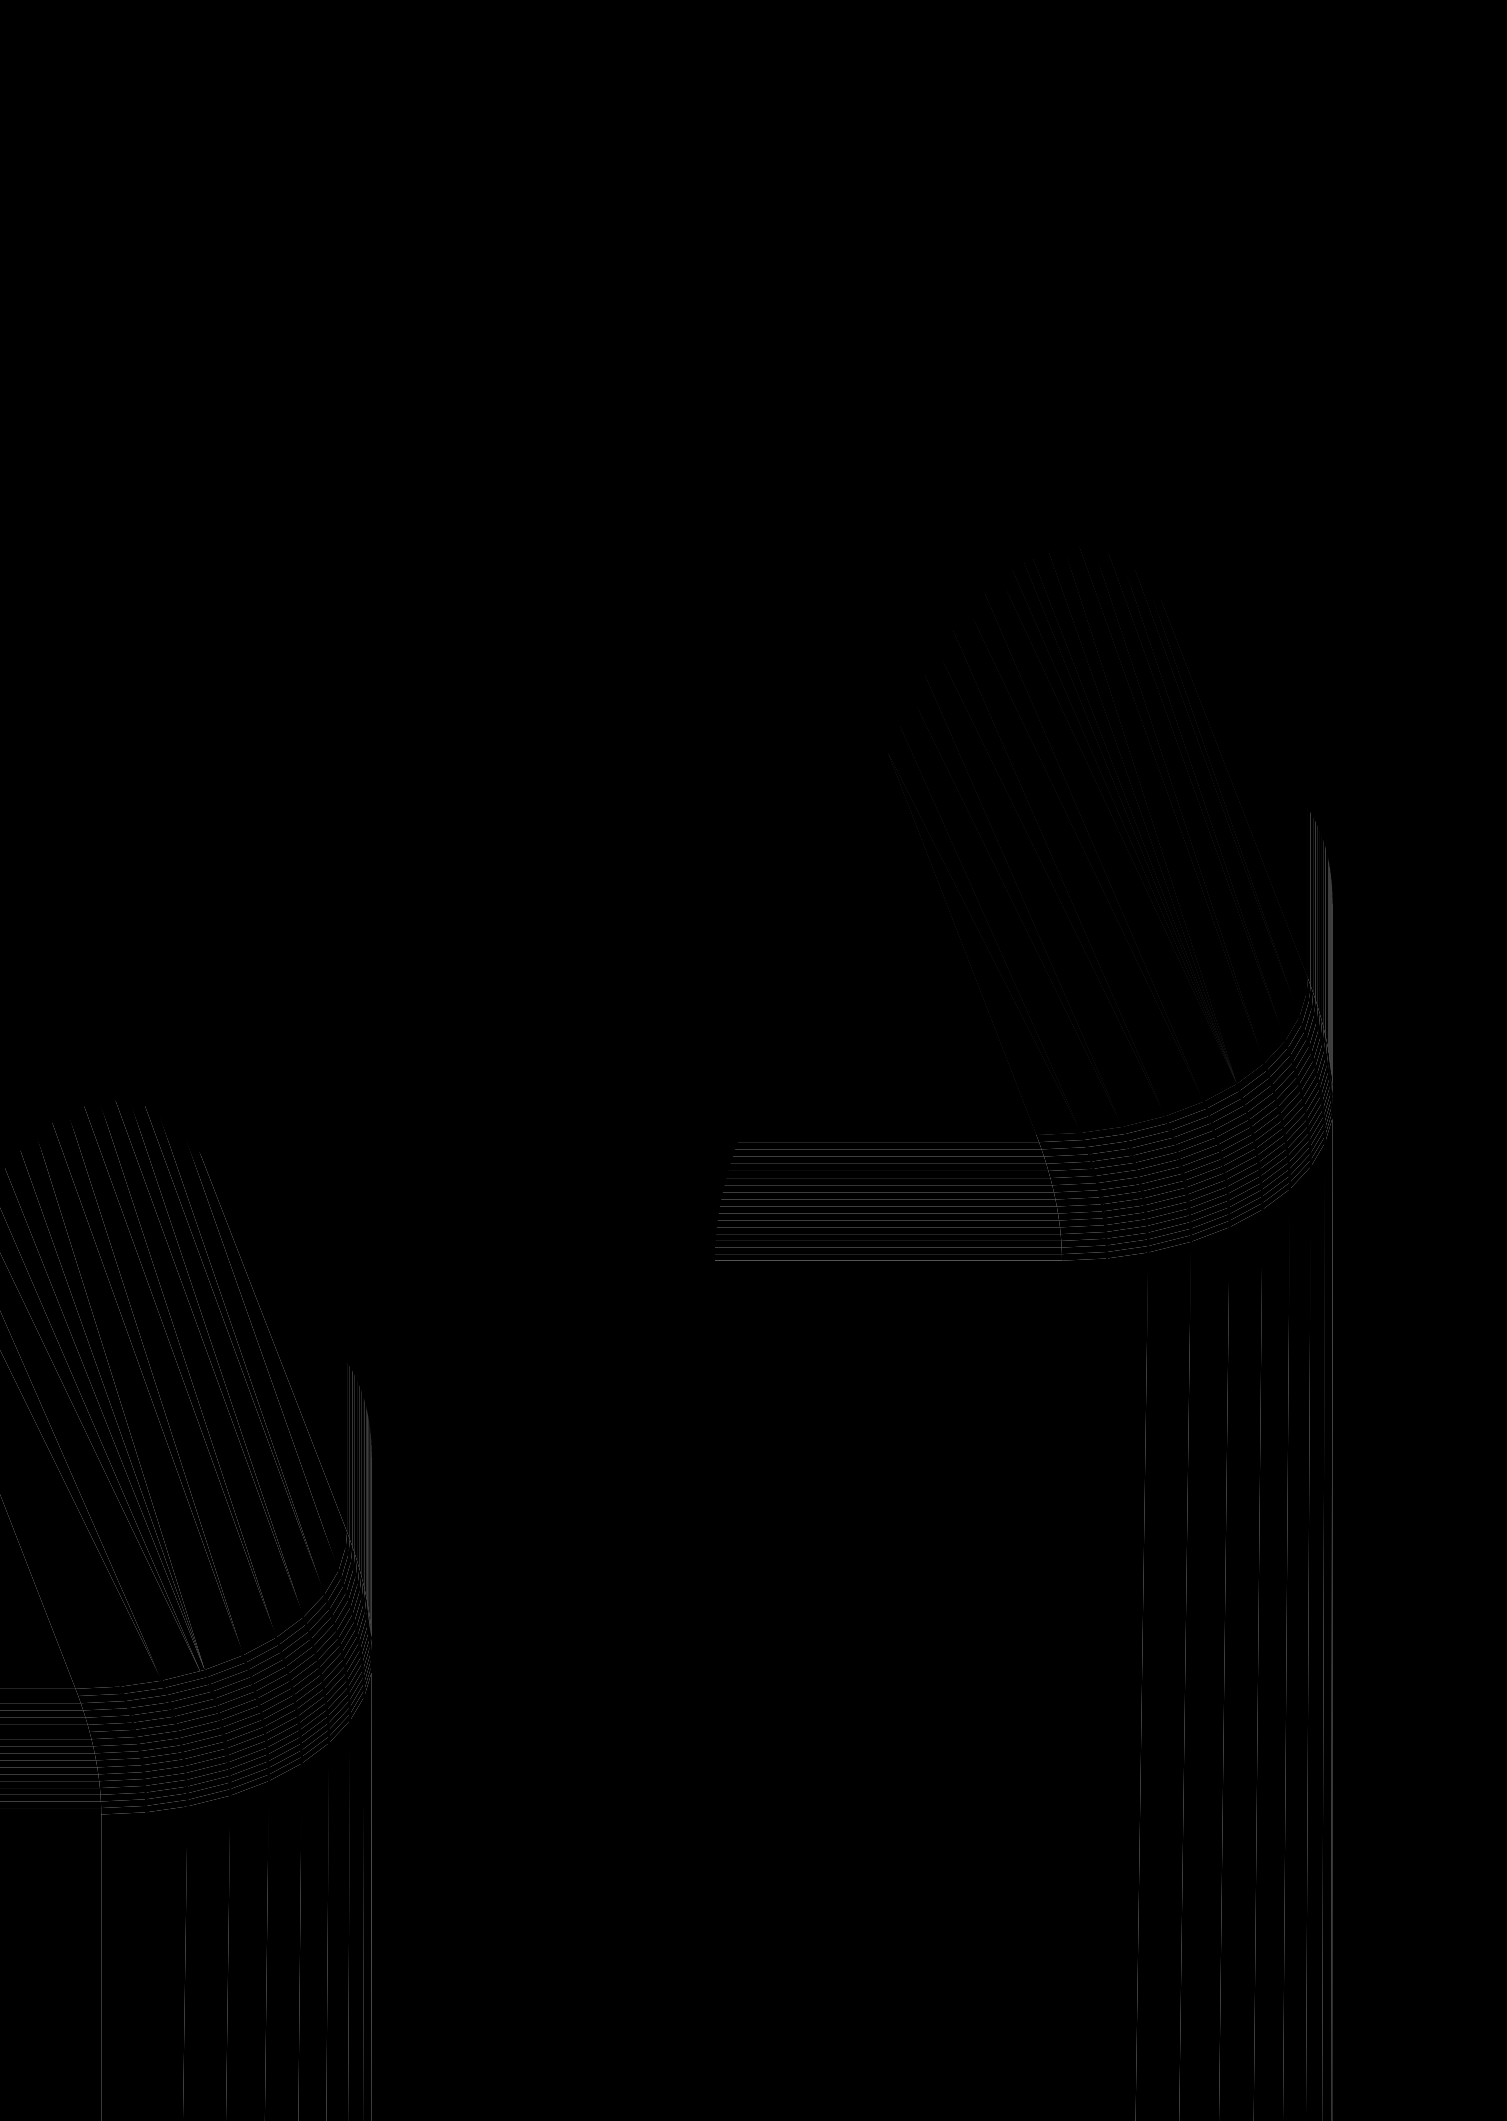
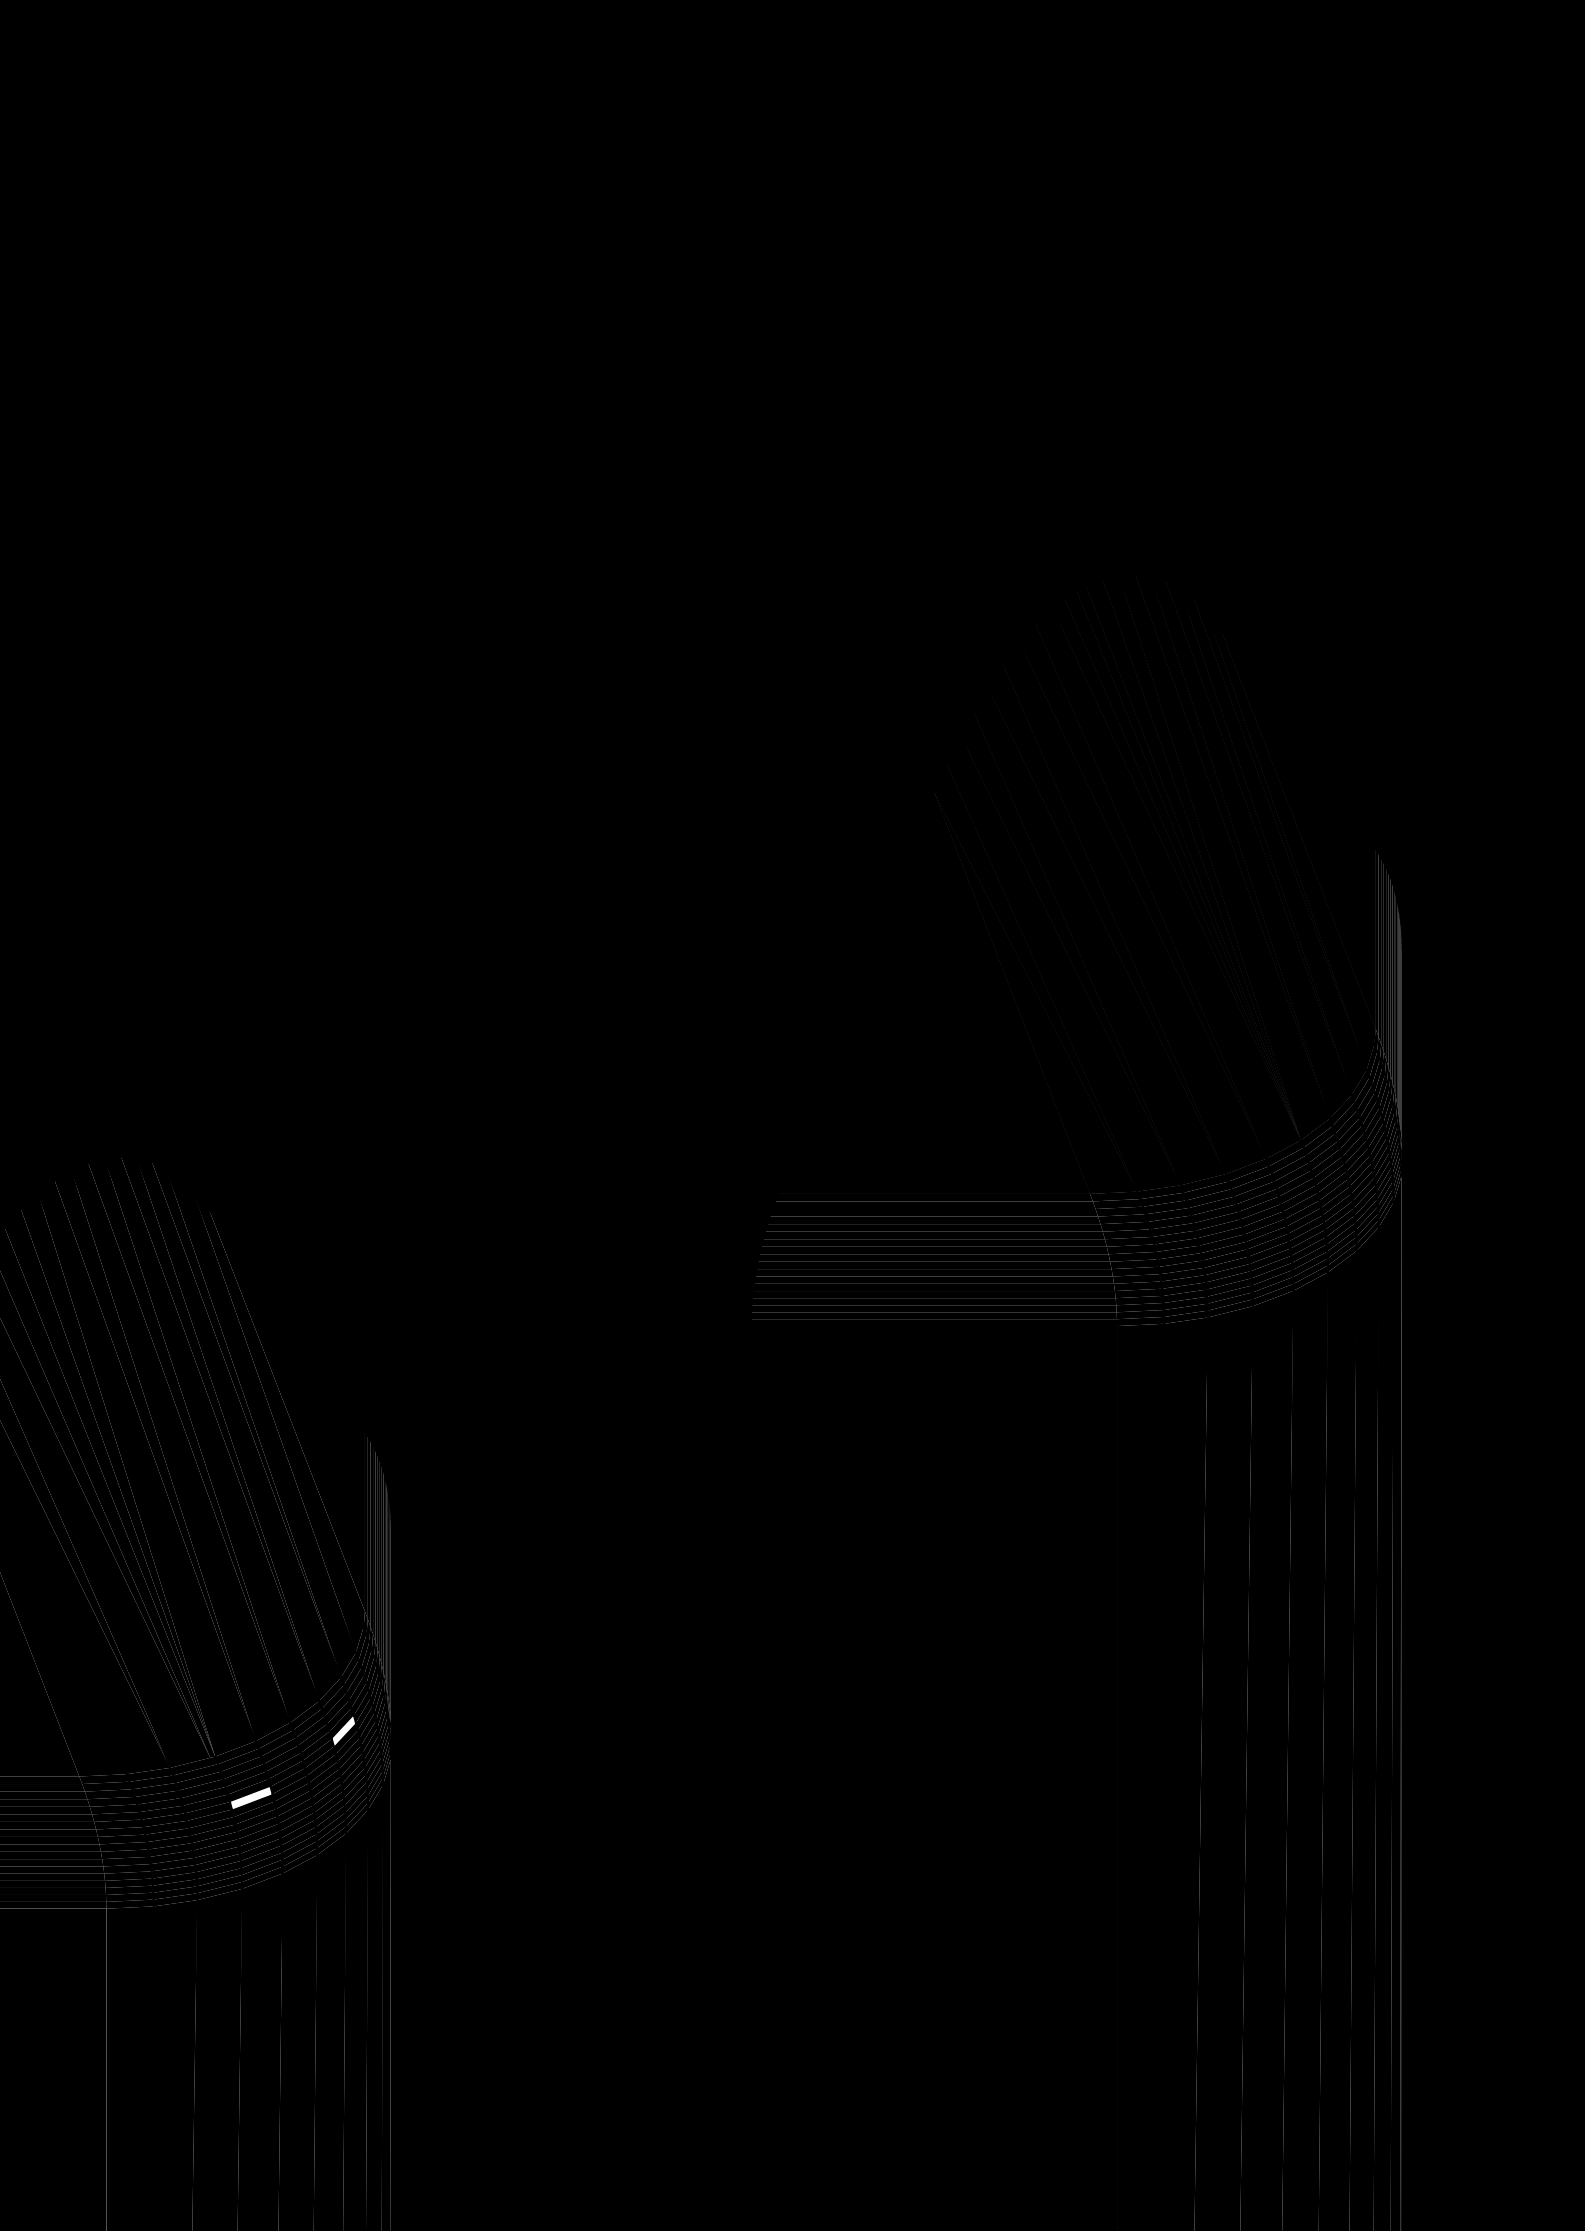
fill: (326, 1645) -> (343, 1730), removed
fill: (239, 1708) -> (251, 1797), removed

